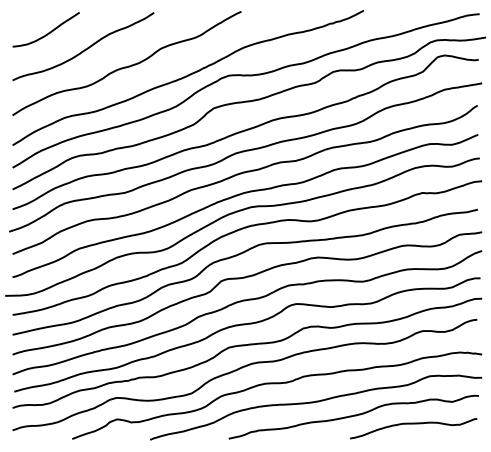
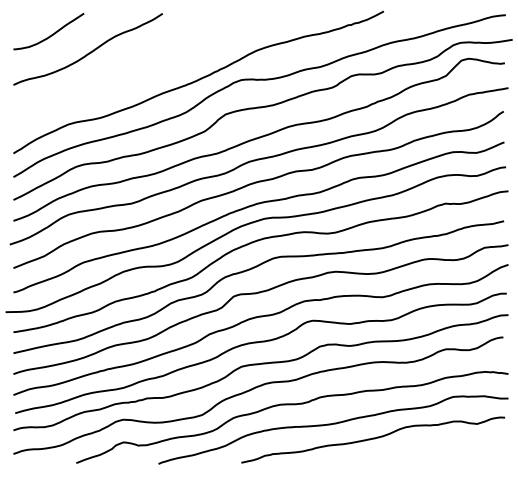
curve: (128, 65) -> (135, 69), removed
curve: (413, 424) -> (436, 447), removed

